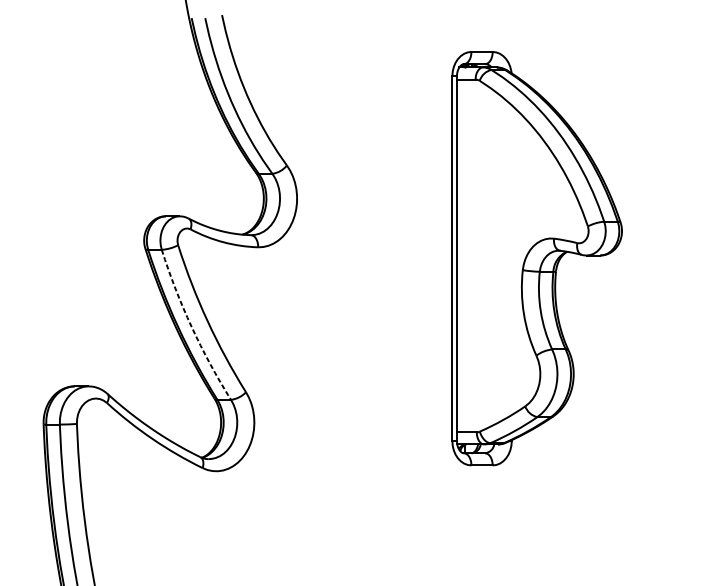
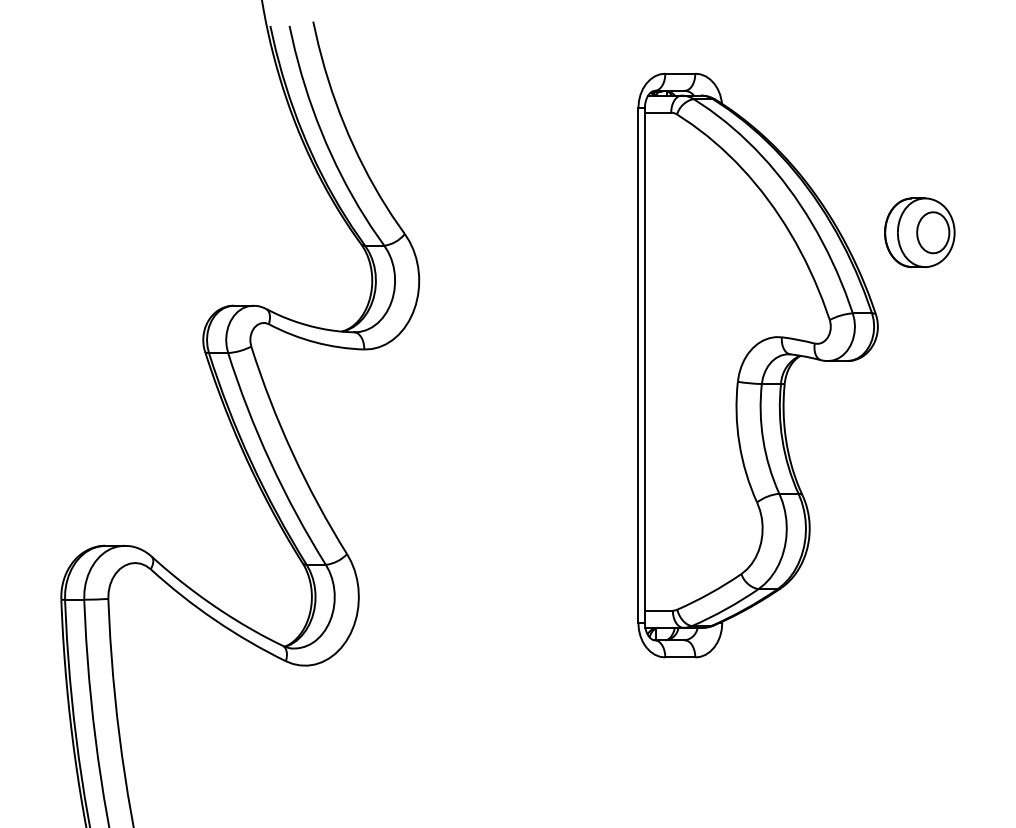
part: (651, 164) -> (919, 232), added
arc: (191, 327) -> (270, 462), dashed -> solid

